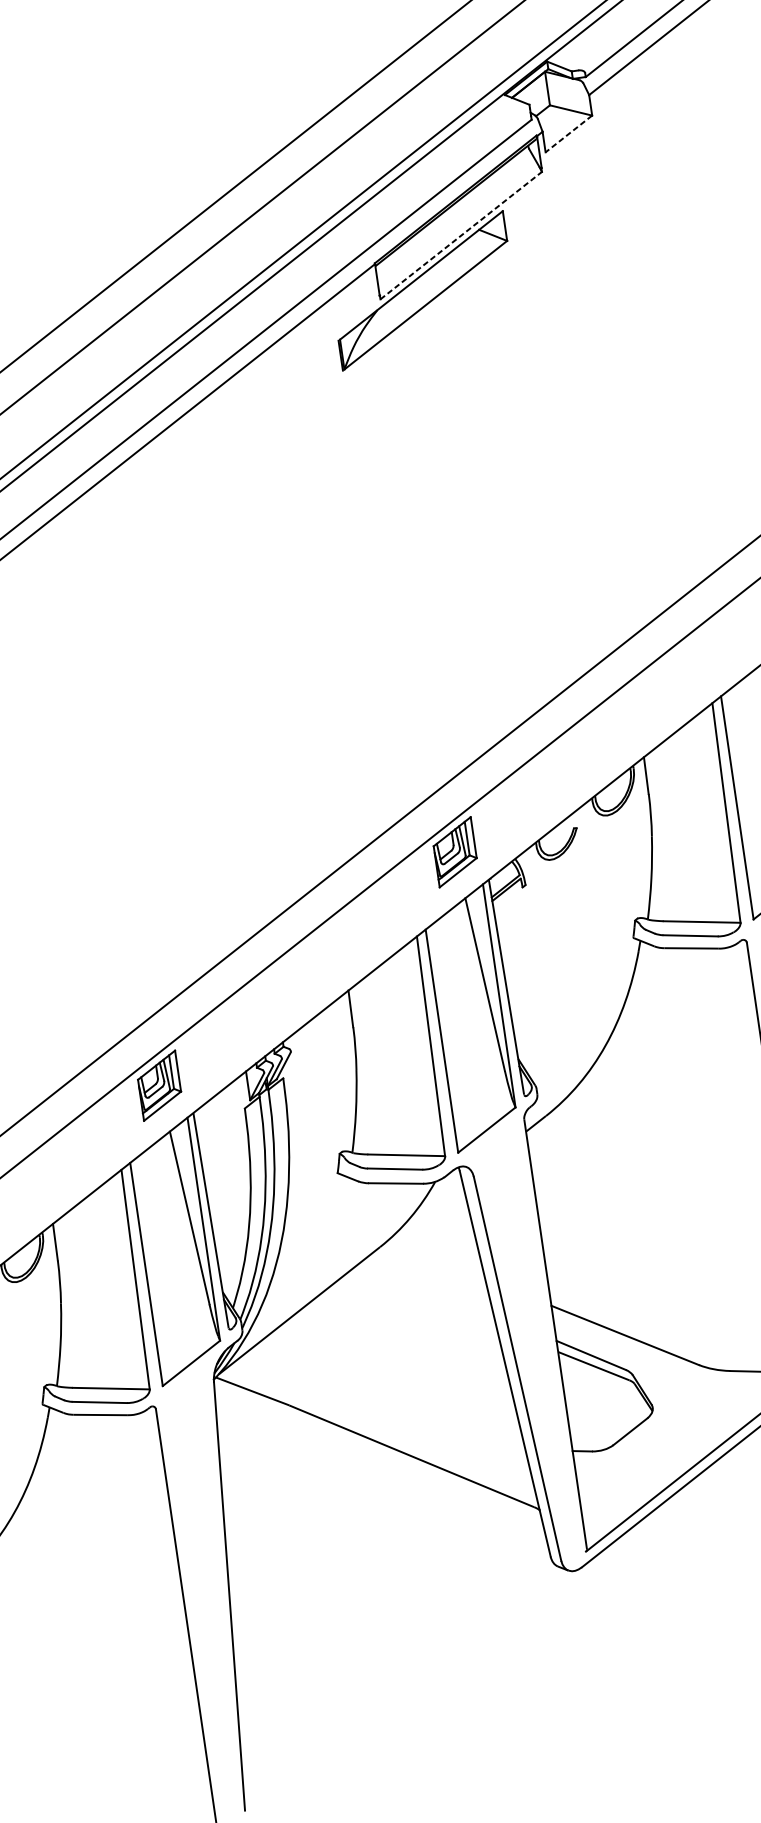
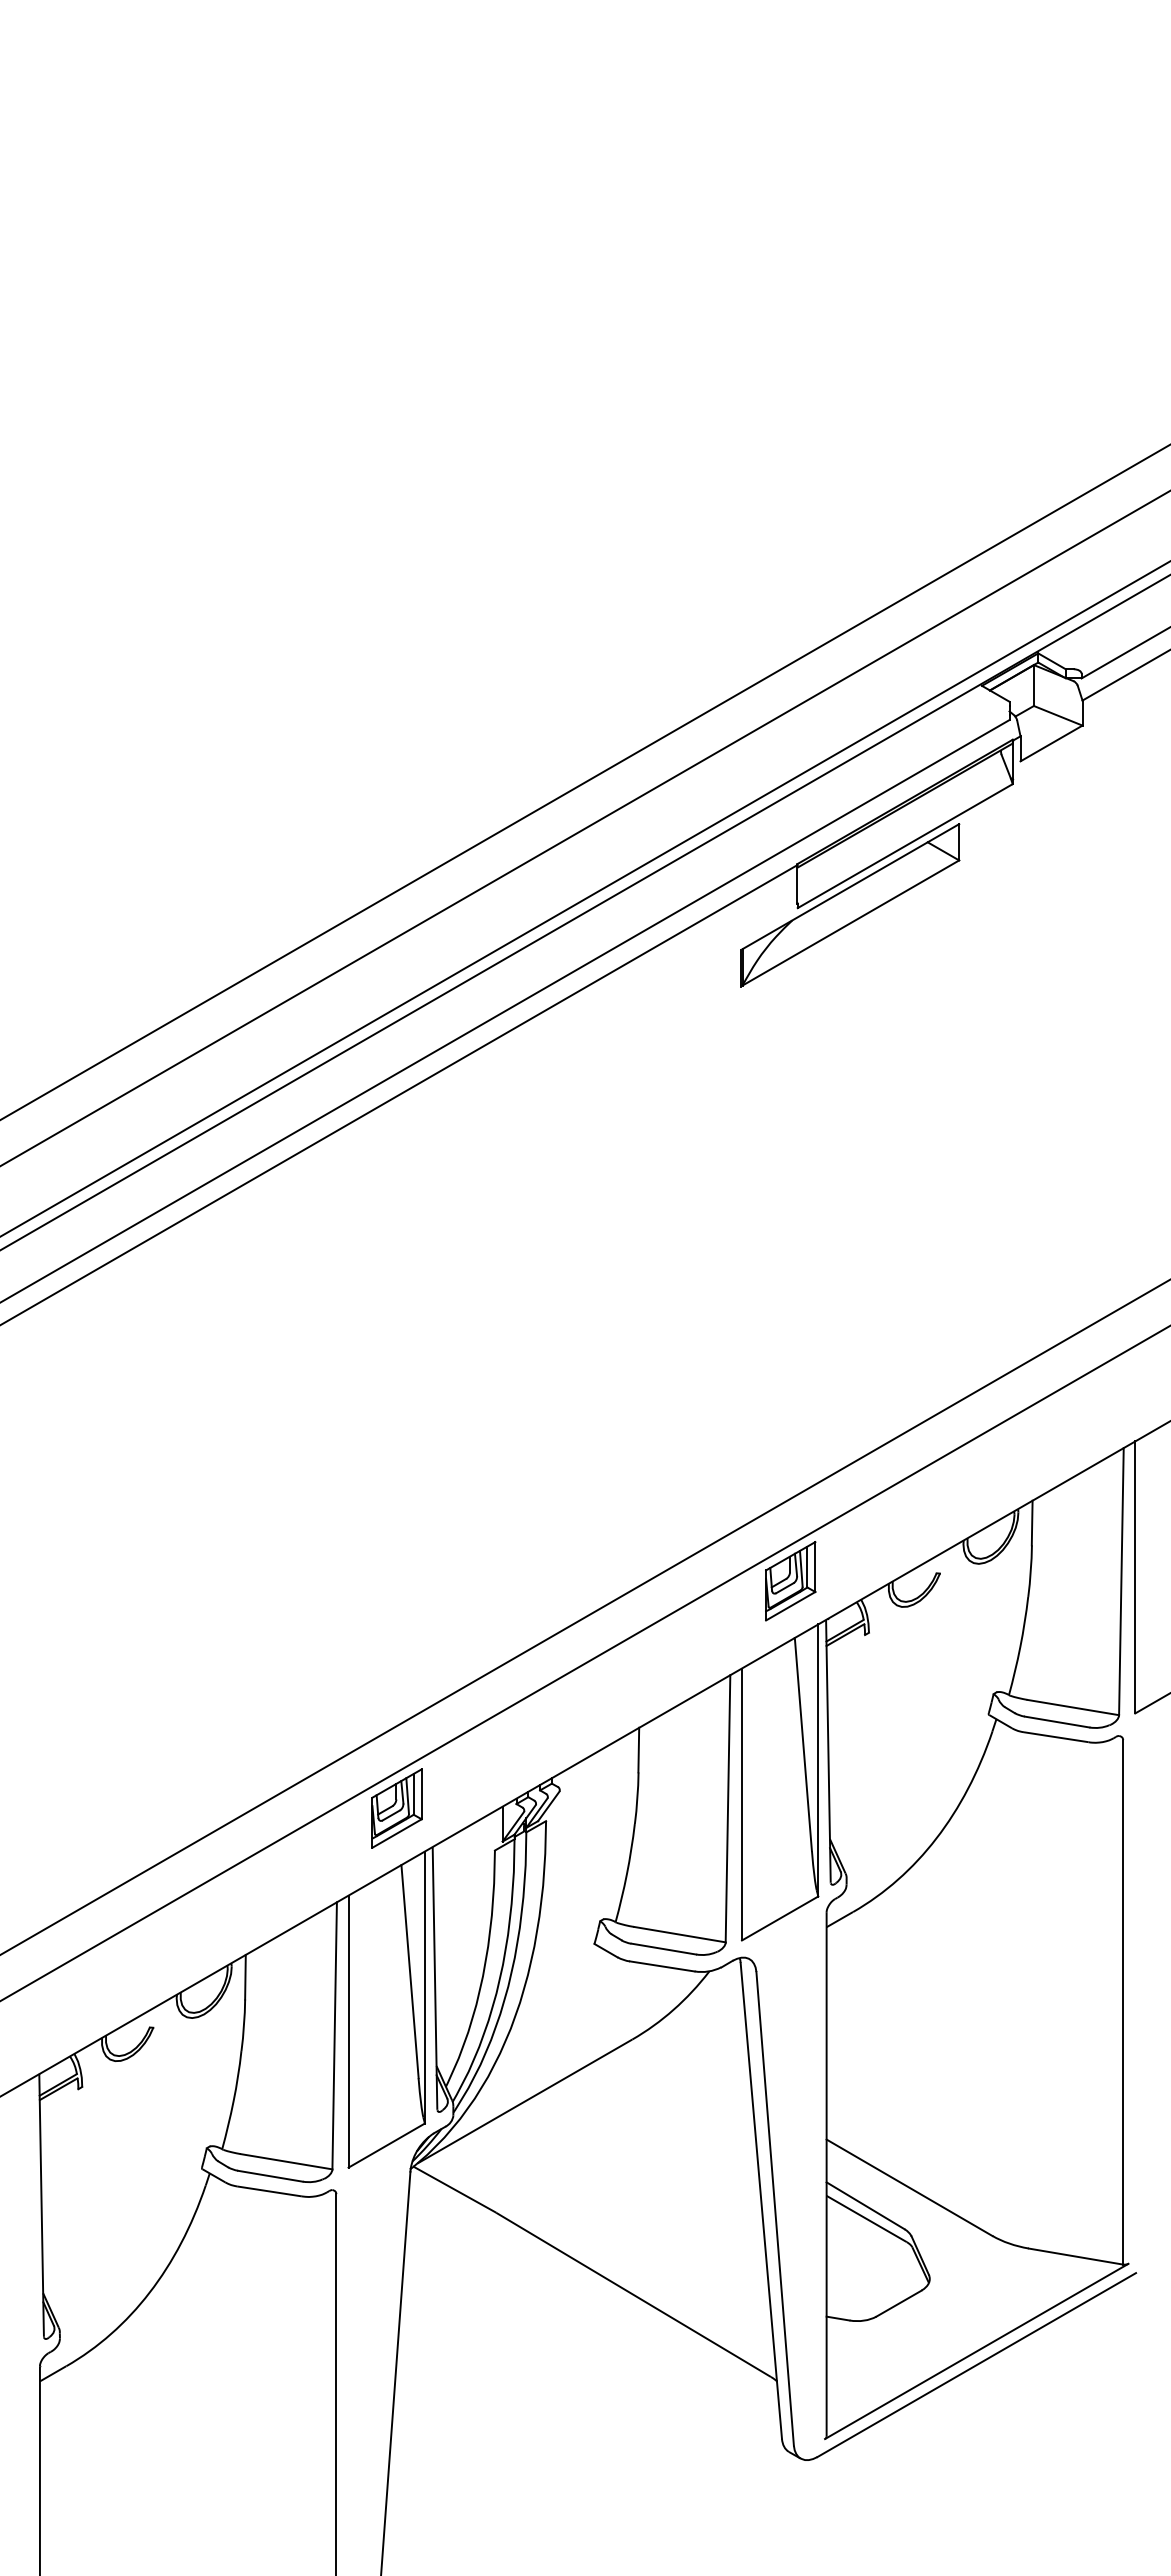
line: (568, 133) -> (1051, 743), dashed -> solid
line: (461, 235) -> (905, 845), dashed -> solid

